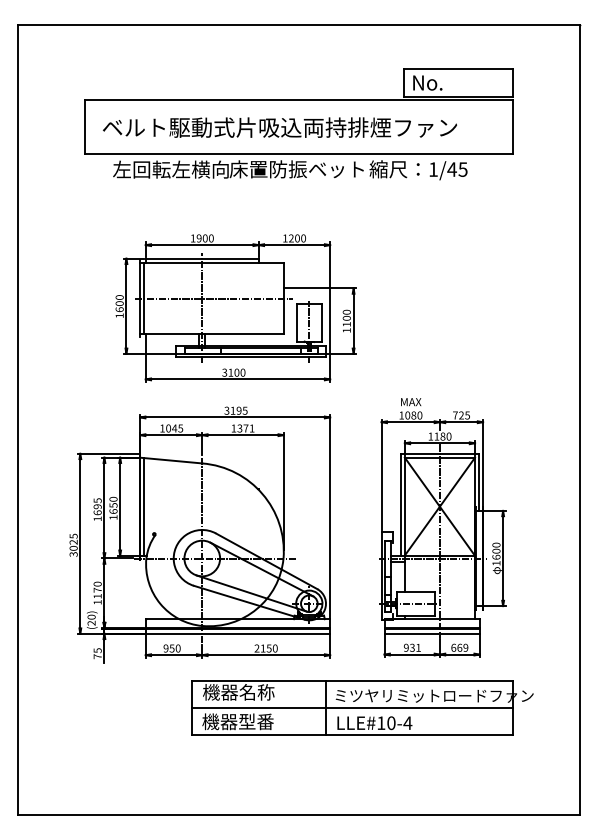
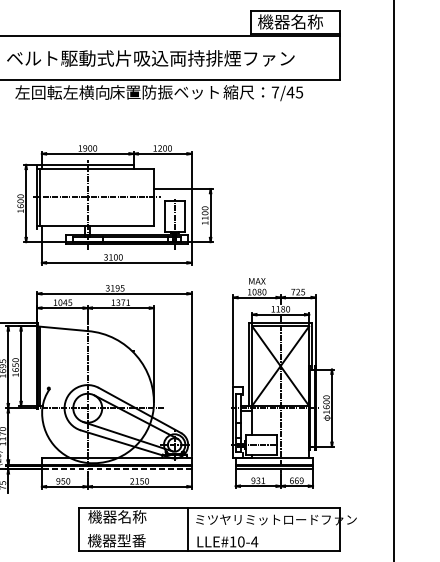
text: (452, 82) -> (290, 21), No. -> 機器名称
text: (433, 169) -> (275, 92), 1/45 -> 7/45
line: (237, 633) -> (116, 469), solid -> dashed
line: (352, 707) -> (209, 529), removed

